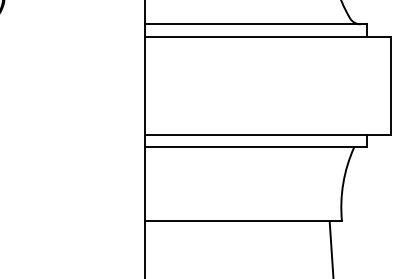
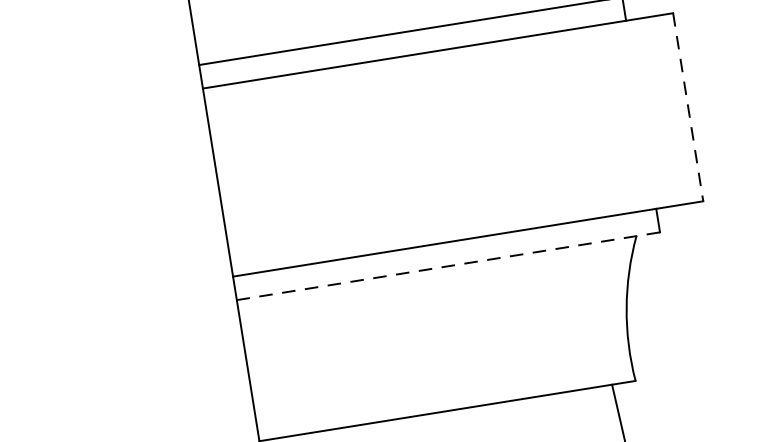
line: (391, 86) -> (689, 108), solid -> dashed
line: (255, 147) -> (447, 266), solid -> dashed

